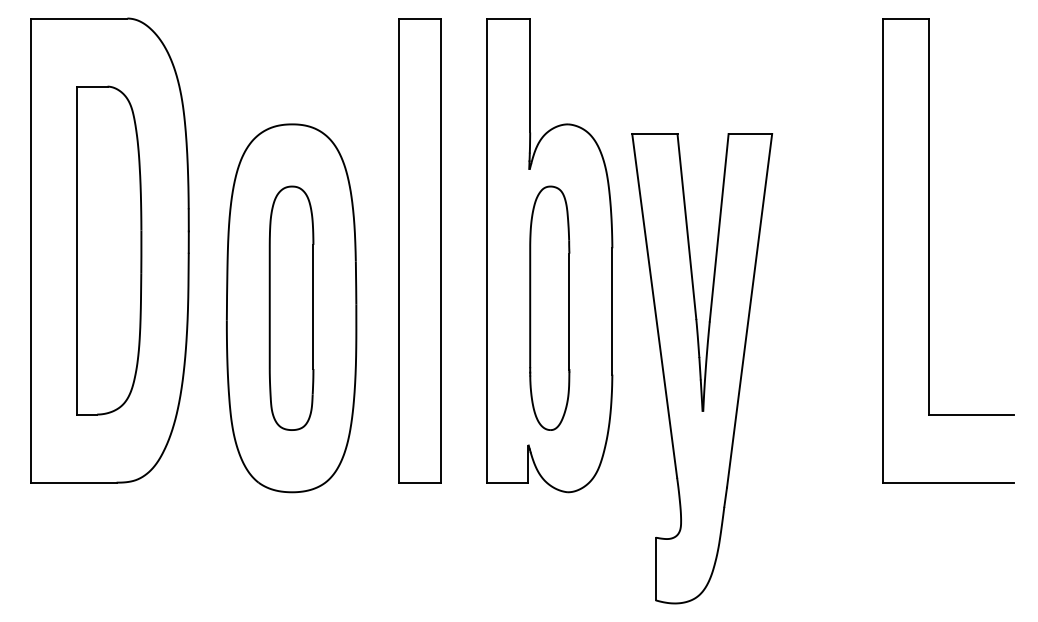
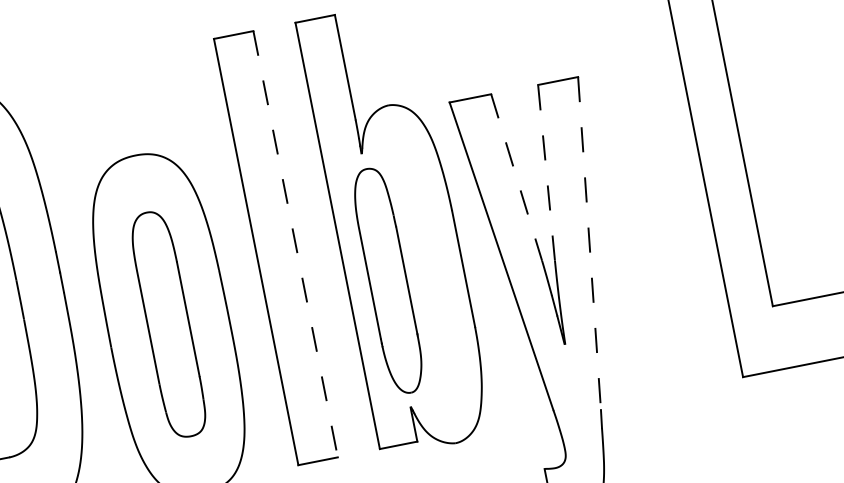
line: (686, 226) -> (516, 177), solid -> dashed
line: (719, 227) -> (546, 172), solid -> dashed
line: (441, 251) -> (295, 245), solid -> dashed
part: (549, 307) -> (387, 280), moved
line: (749, 311) -> (589, 244), solid -> dashed

